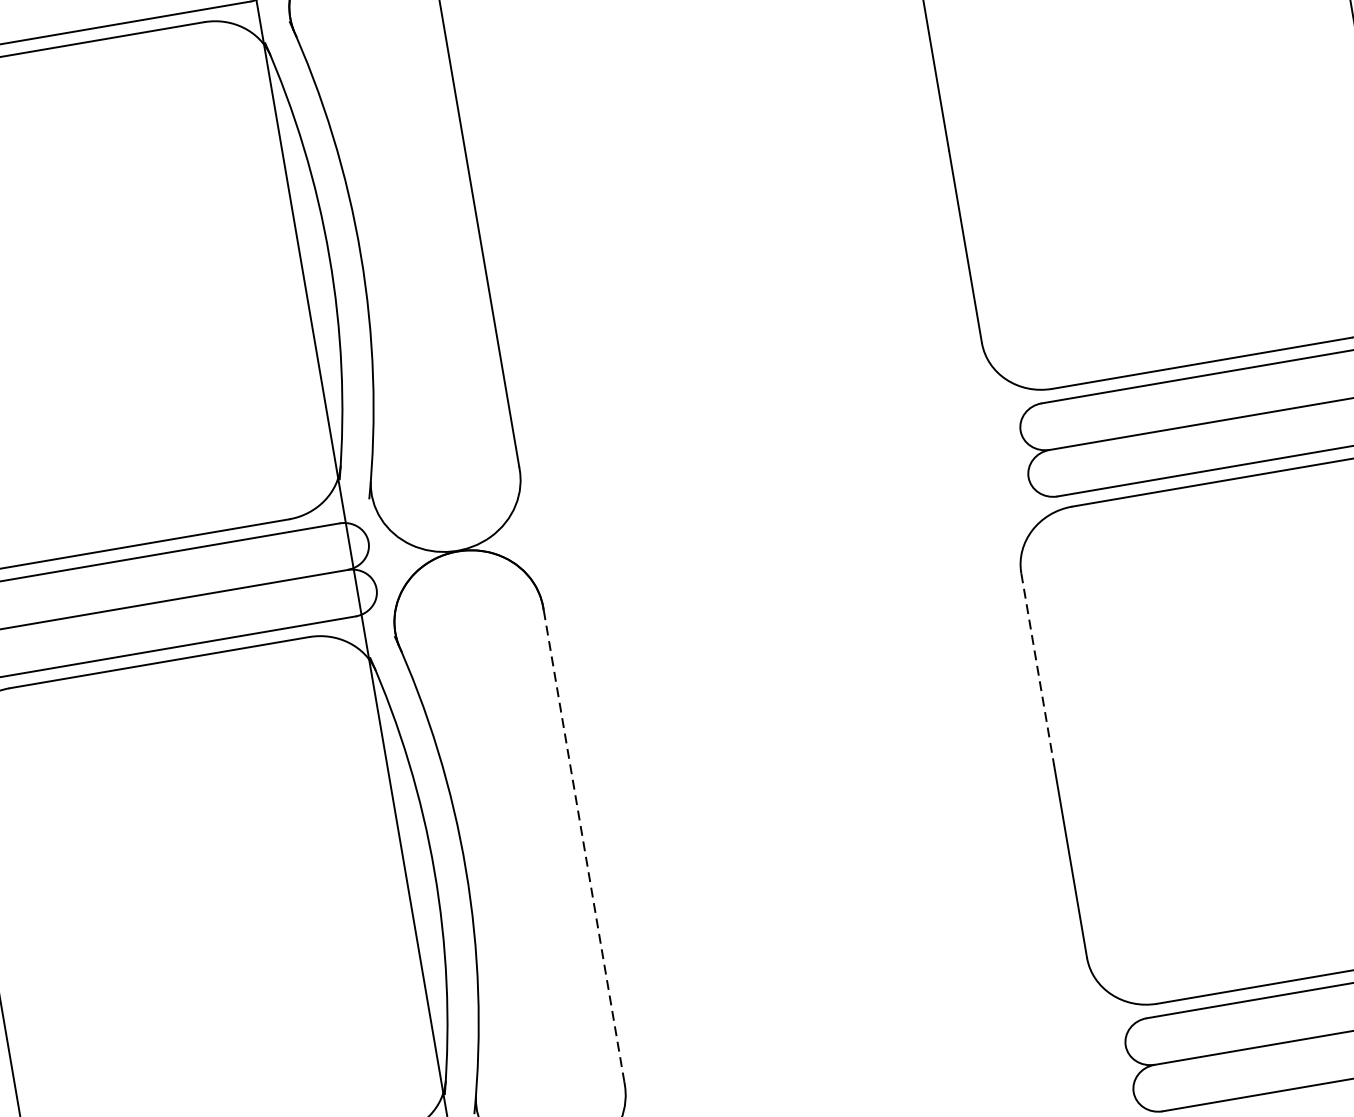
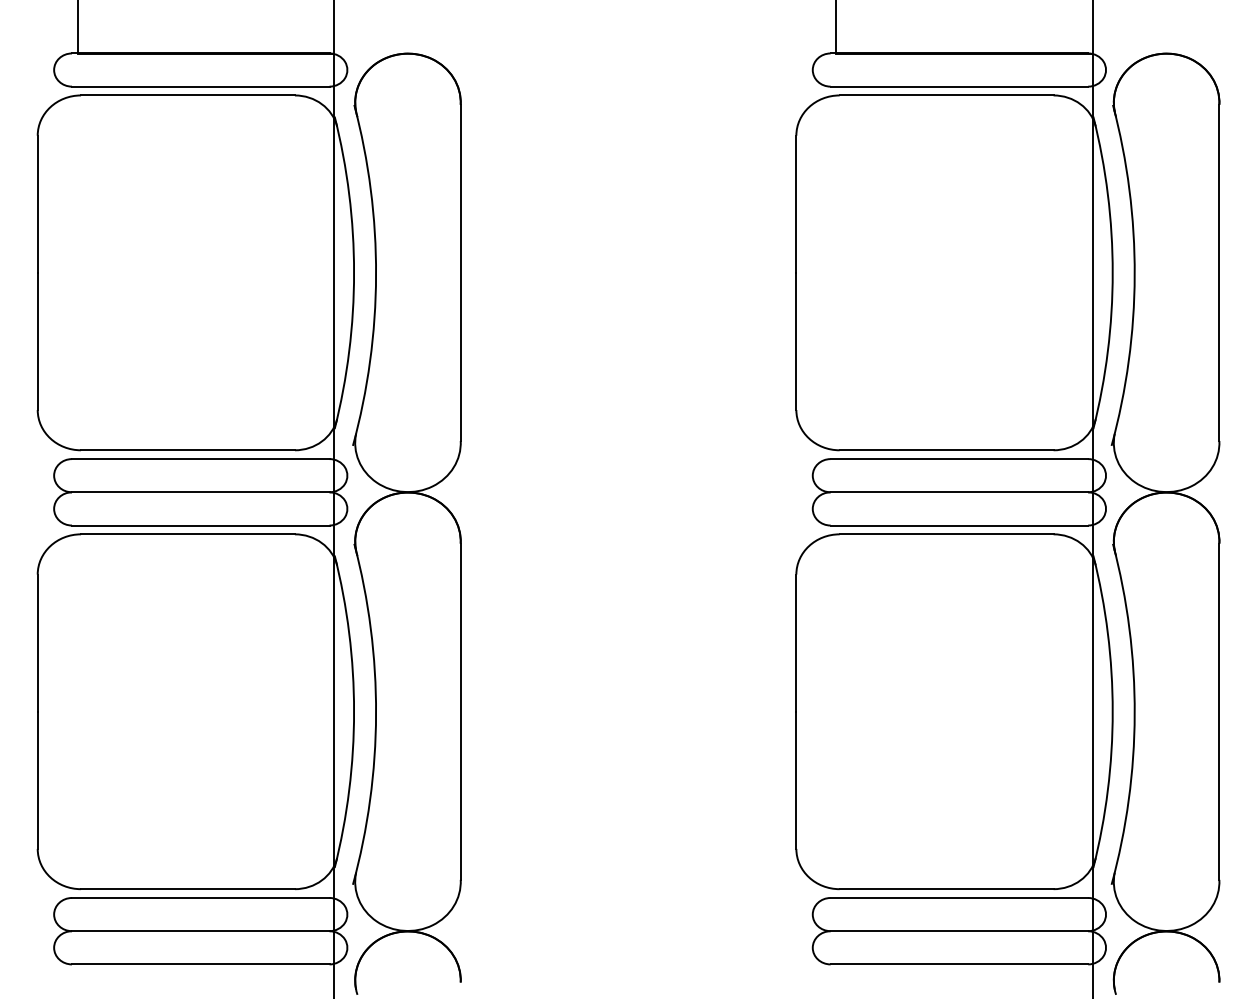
line: (1038, 669) -> (796, 643), dashed -> solid
line: (583, 847) -> (460, 712), dashed -> solid

